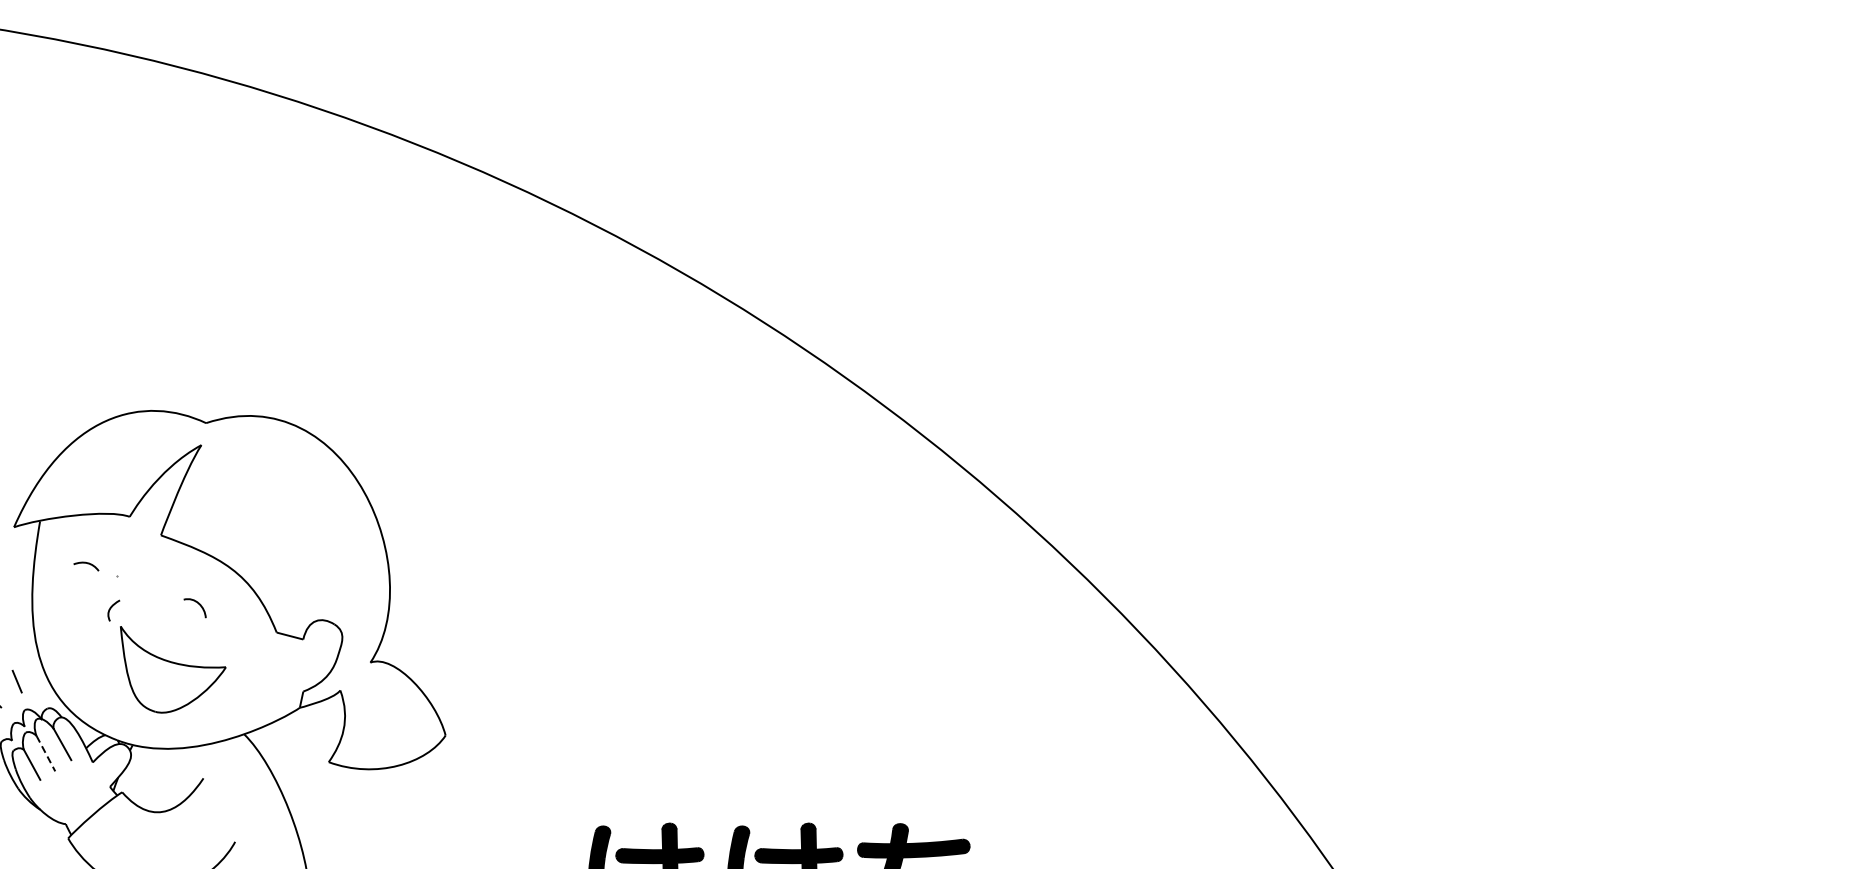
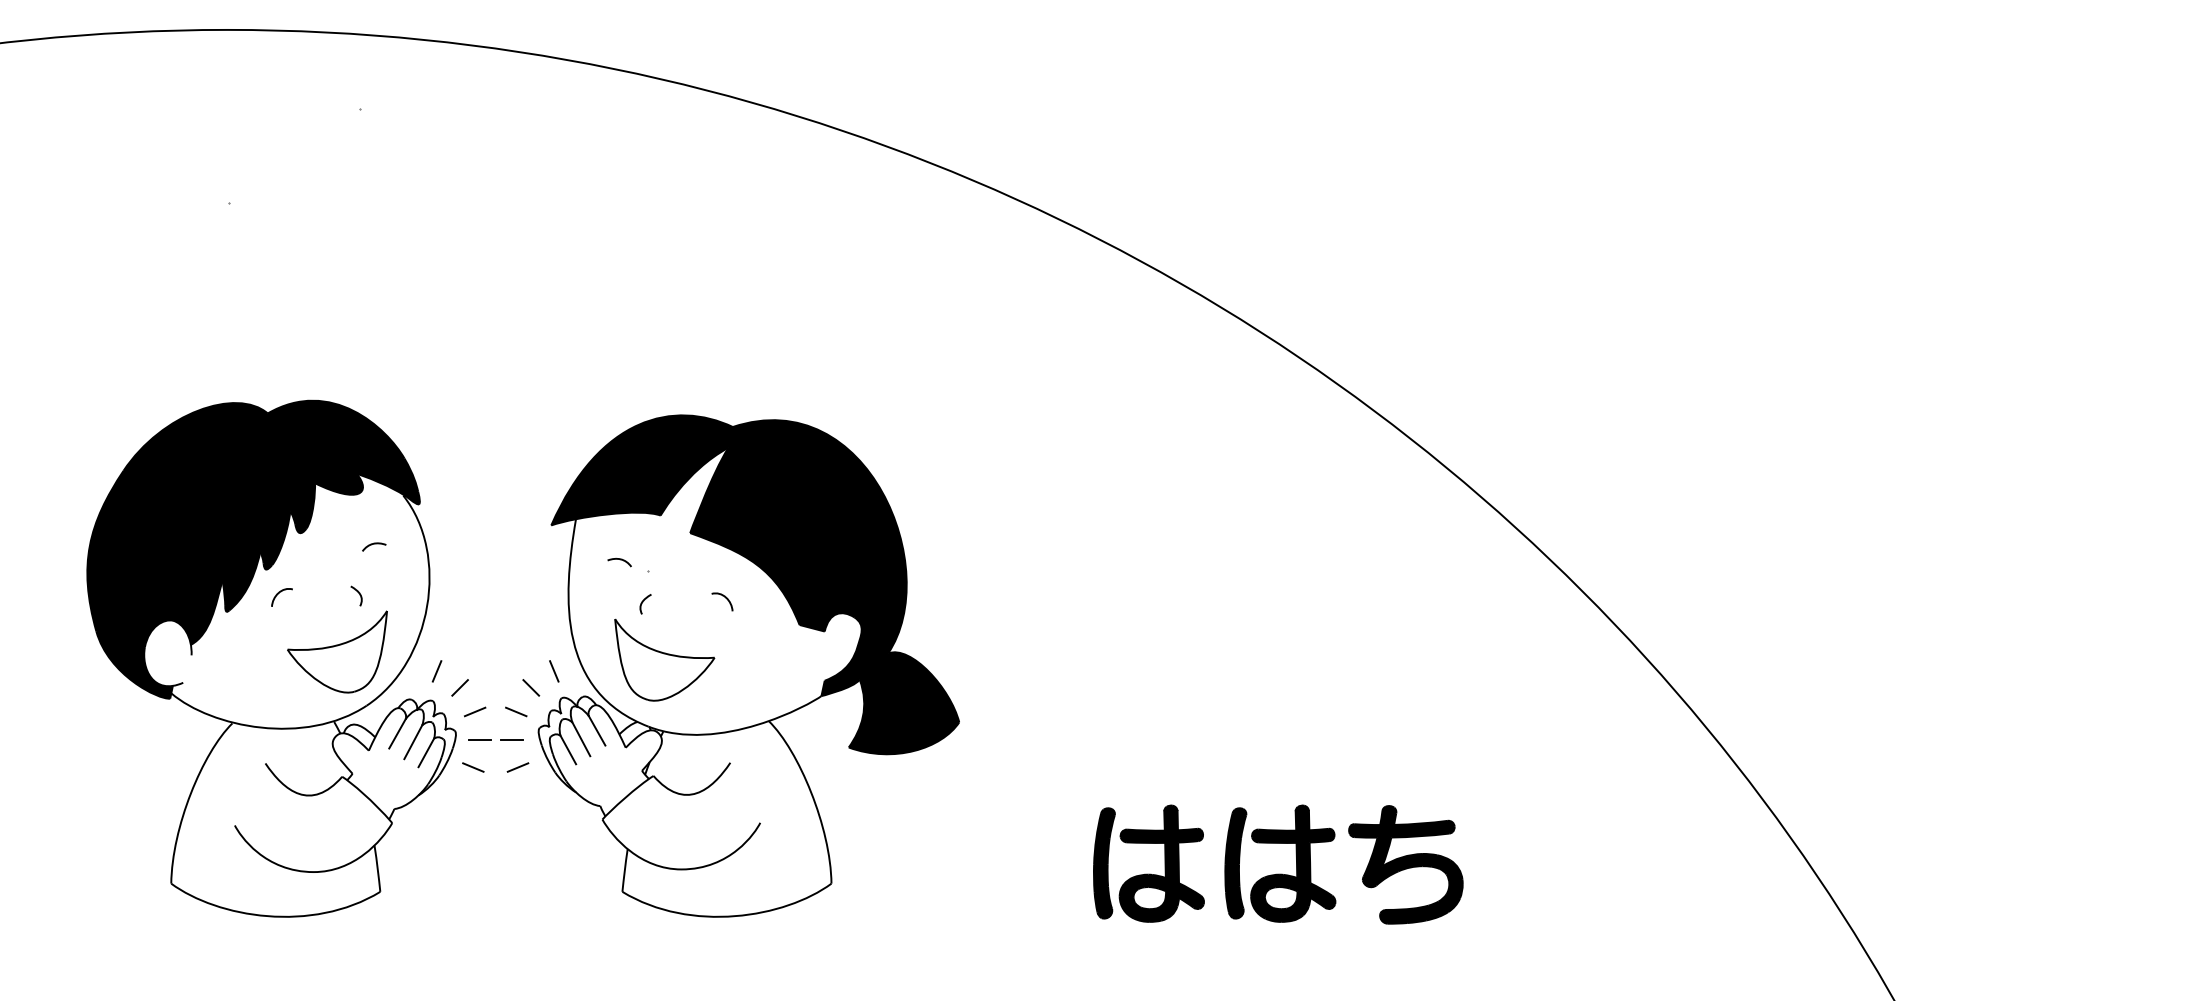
fill: (230, 589) -> (755, 584), added
part: (172, 669) -> (664, 659), moved
line: (46, 753) -> (581, 739), dashed -> solid

